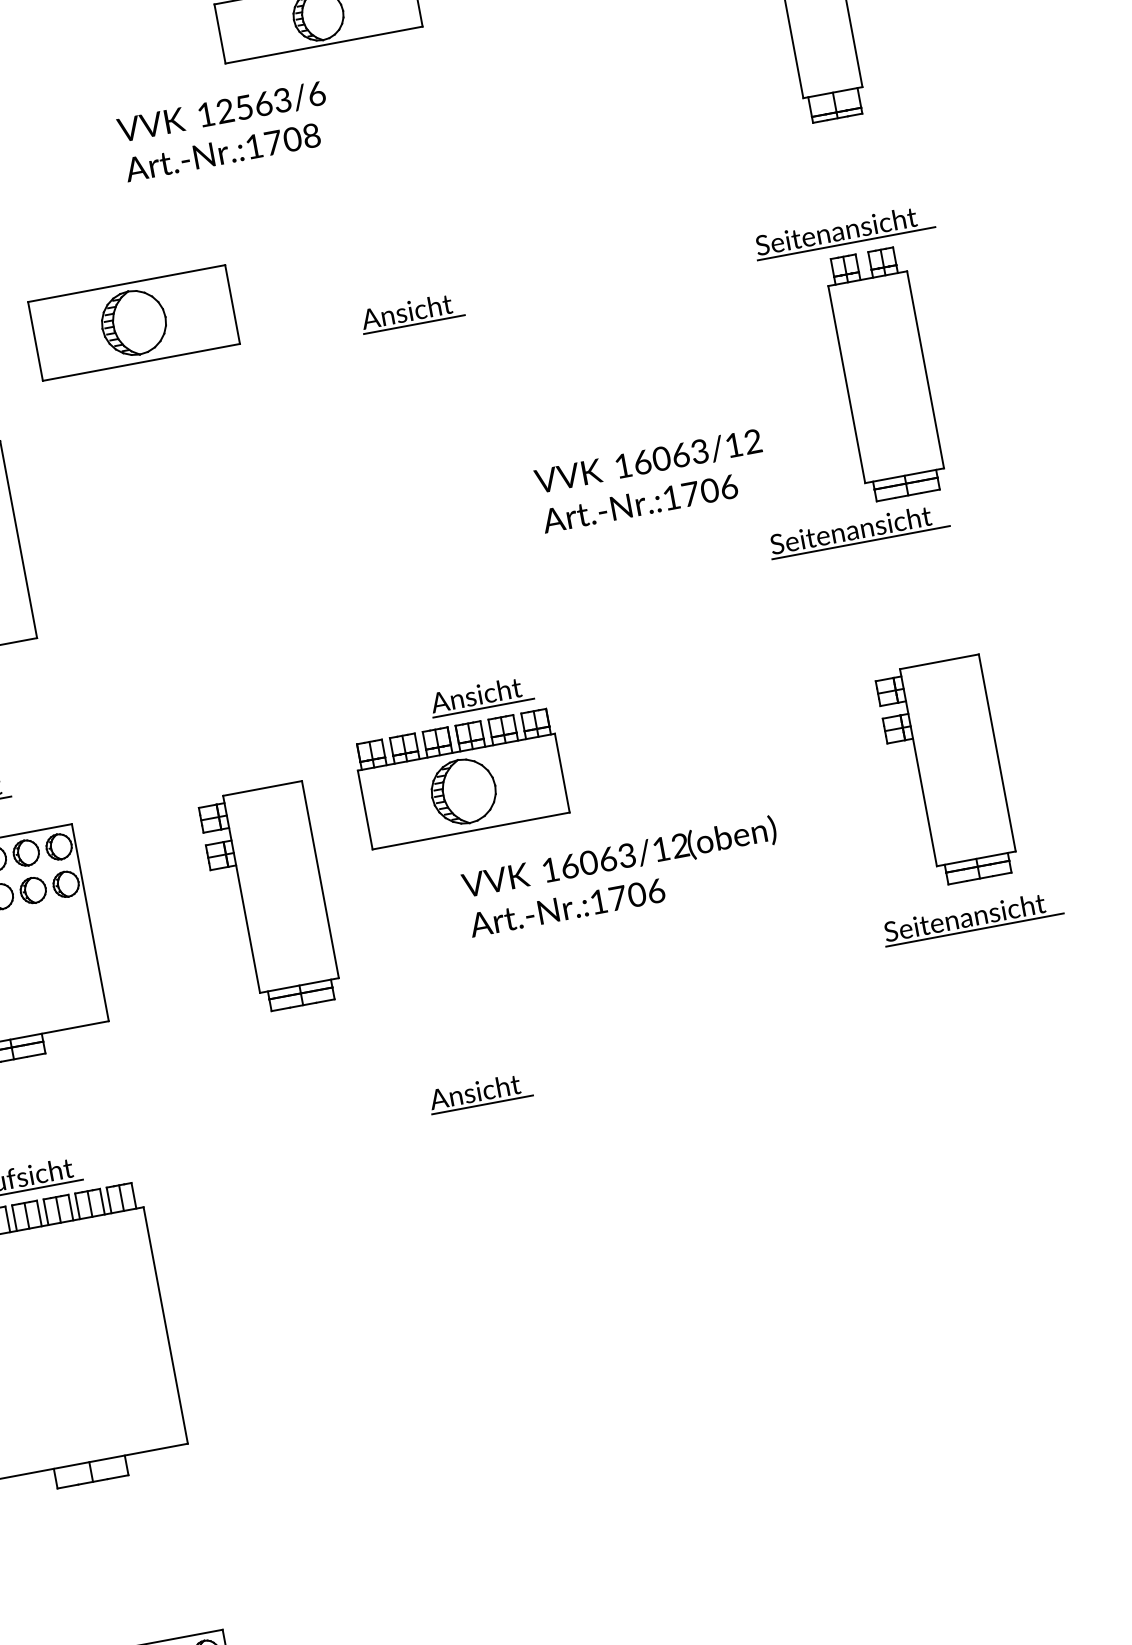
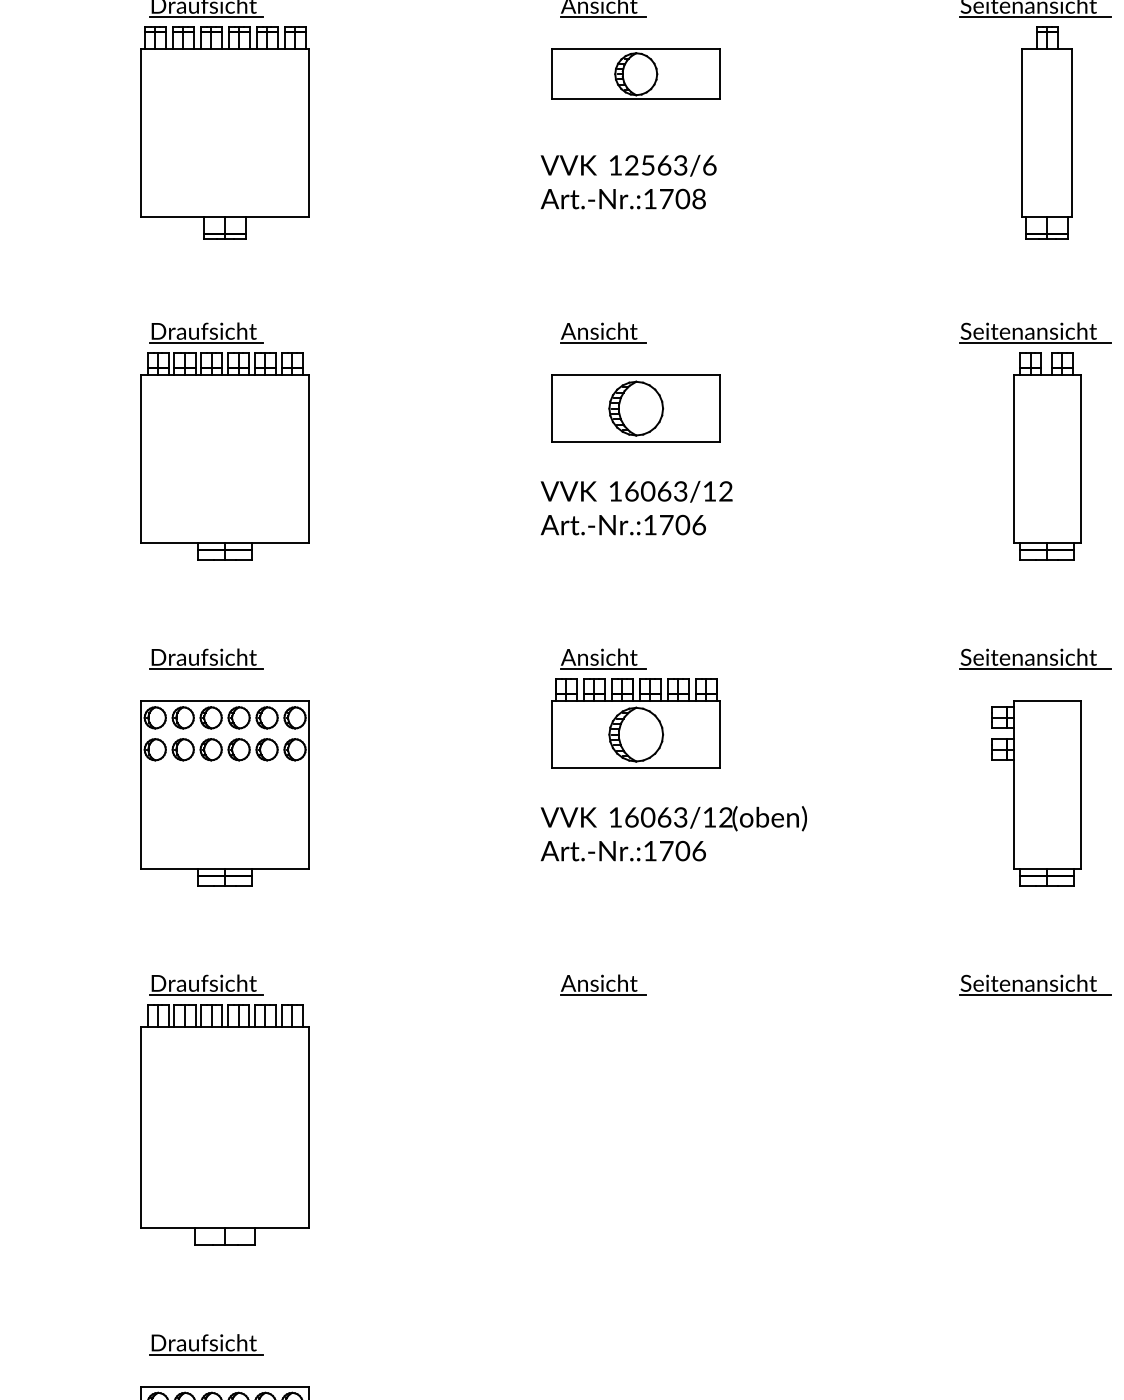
text: (224, 130) -> (628, 181), moved
part: (412, 312) -> (603, 332), moved
part: (133, 322) -> (635, 408), moved
text: (651, 480) -> (636, 507), moved
part: (859, 530) -> (1035, 658), moved
part: (481, 695) -> (603, 658), moved
text: (622, 876) -> (673, 833), moved
part: (270, 899) -> (460, 793), removed
part: (972, 917) -> (1035, 984), moved
part: (92, 1602) -> (206, 1344), added

